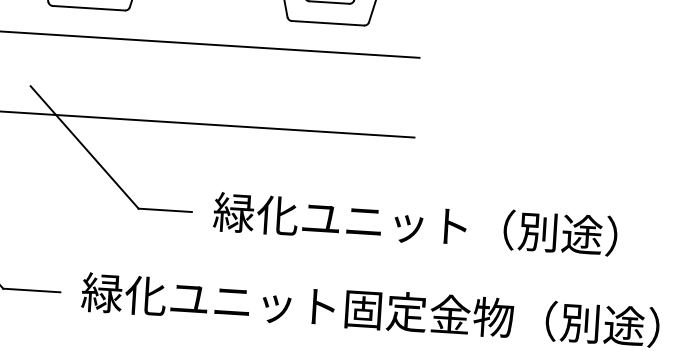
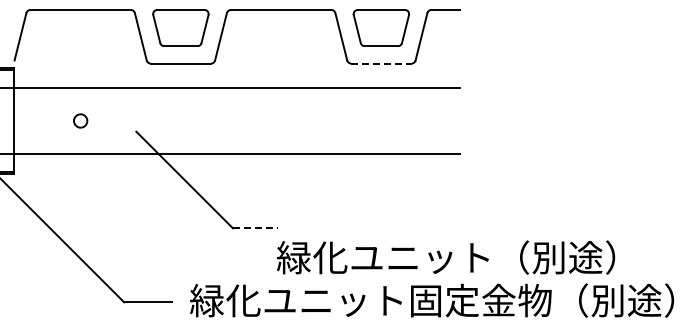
line: (328, 23) -> (381, 63), solid -> dashed
line: (165, 210) -> (255, 228), solid -> dashed
text: (416, 223) -> (446, 257), moved

